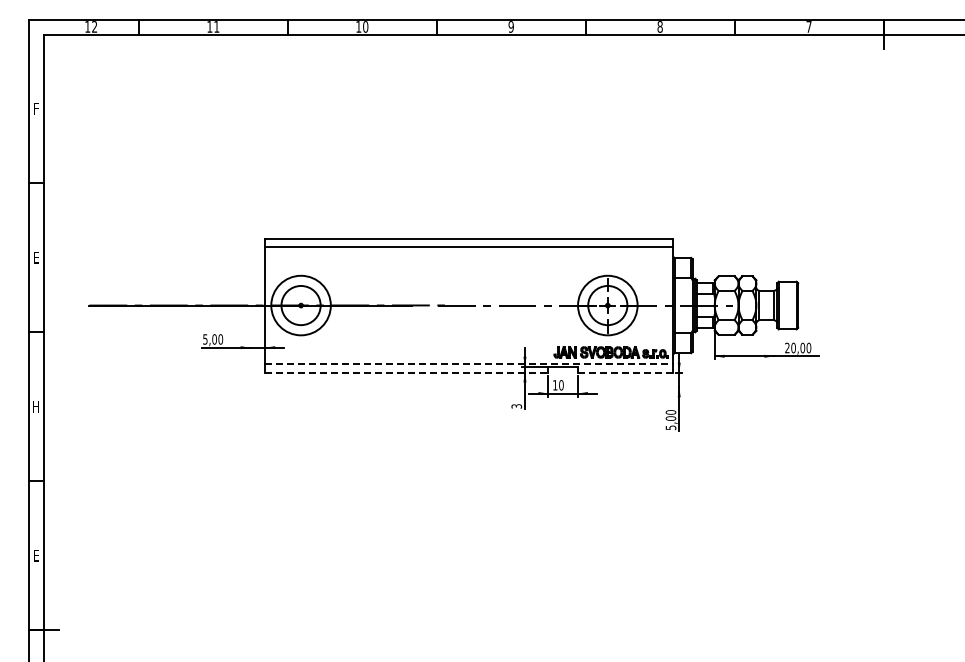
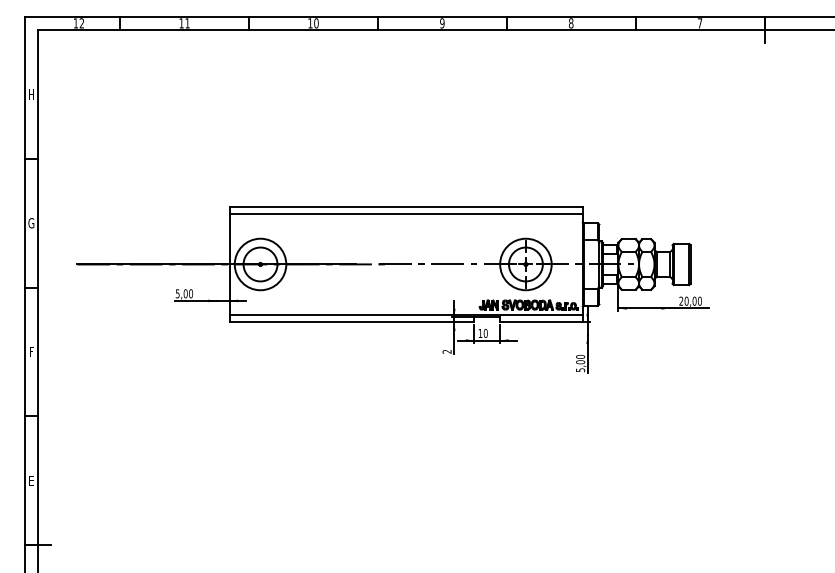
text: (35, 108) -> (30, 93), F -> H
text: (35, 257) -> (30, 222), E -> G
line: (469, 363) -> (406, 314), dashed -> solid
line: (407, 372) -> (352, 322), dashed -> solid
line: (625, 372) -> (541, 322), dashed -> solid
text: (35, 406) -> (30, 351), H -> F
text: (517, 406) -> (447, 351), 3 -> 2

